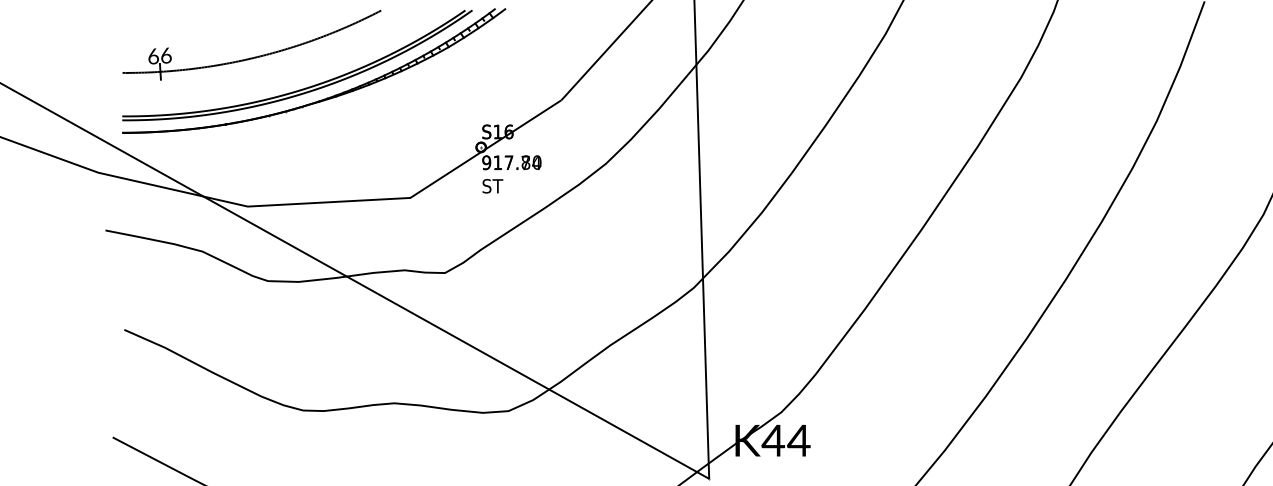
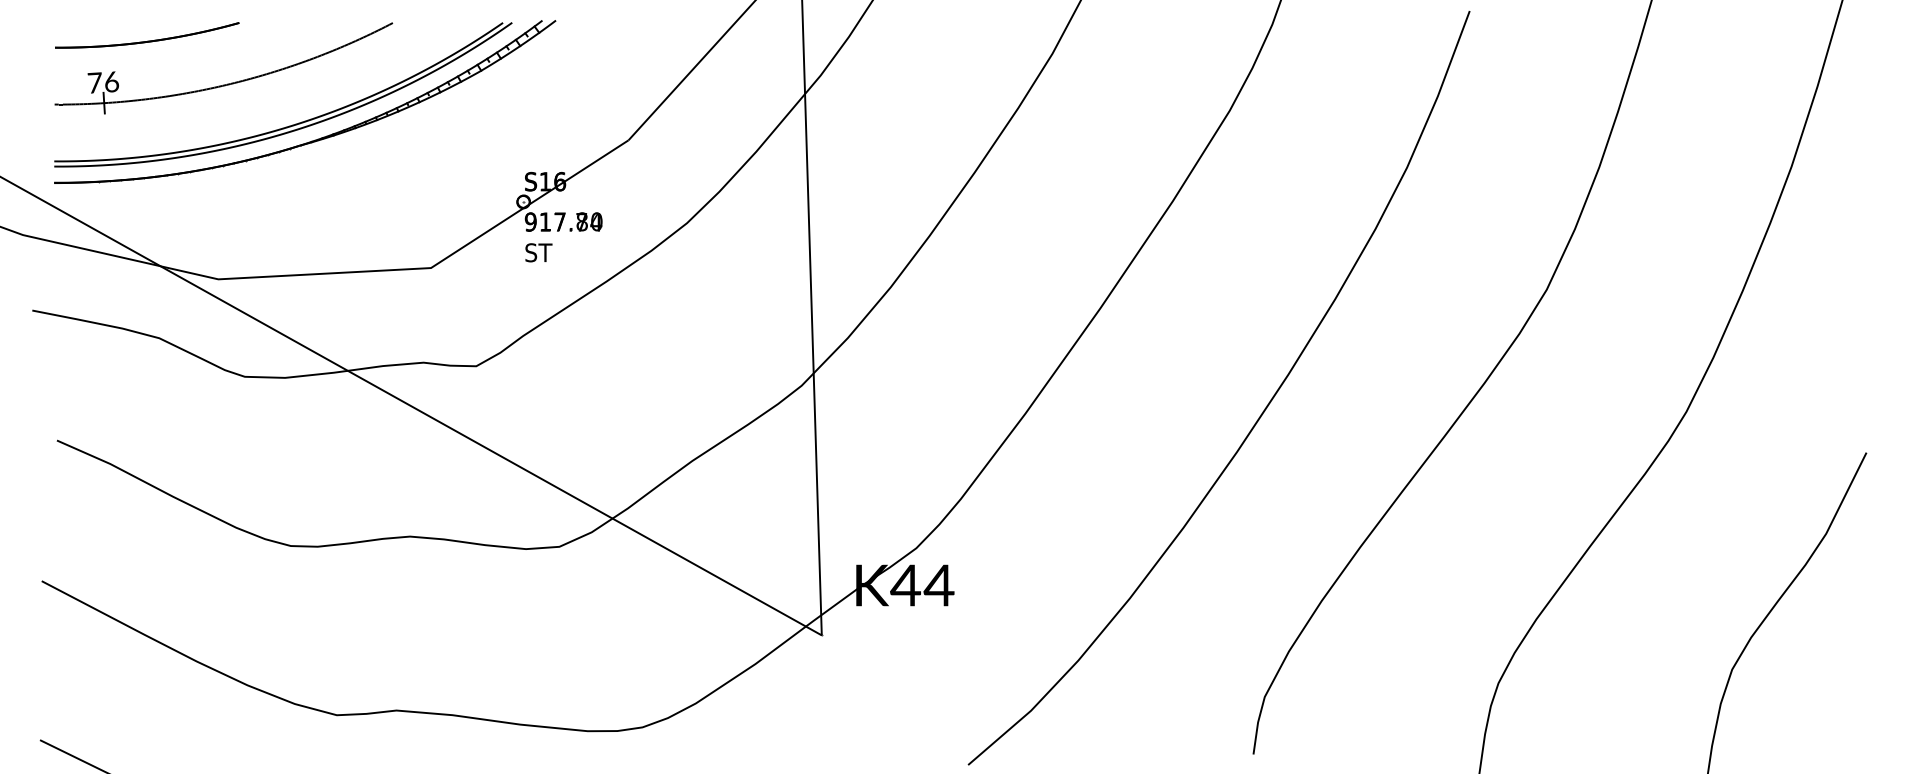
part: (193, 20) -> (147, 35), added
text: (153, 56) -> (94, 82), 66 -> 76

